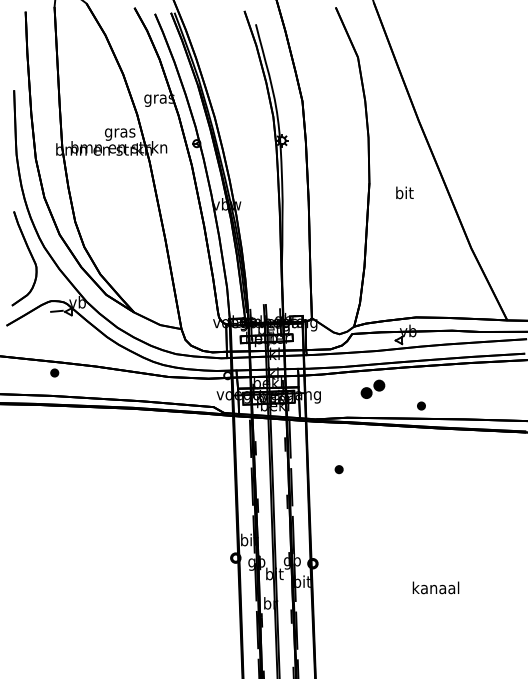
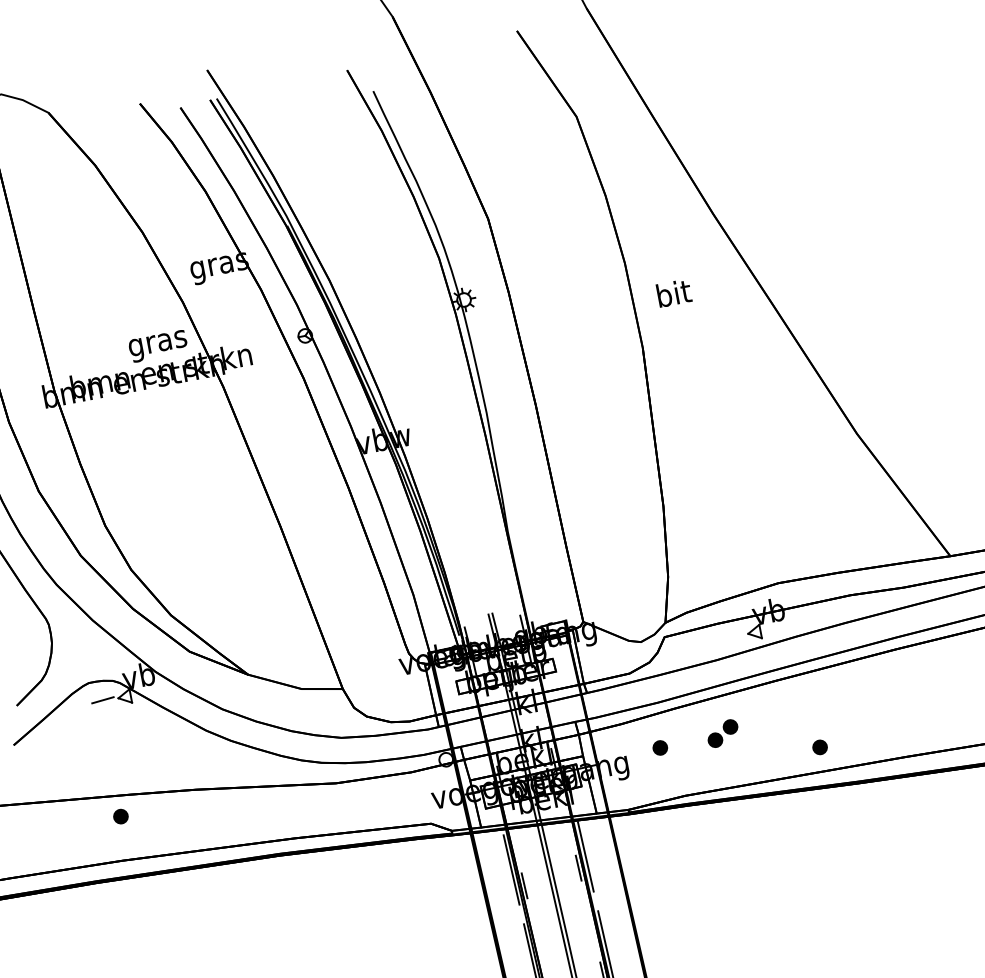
text: (404, 192) -> (673, 292), moved
part: (372, 389) -> (722, 733), size x0.71
part: (338, 469) -> (659, 747), moved

